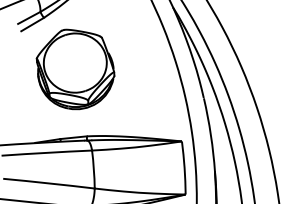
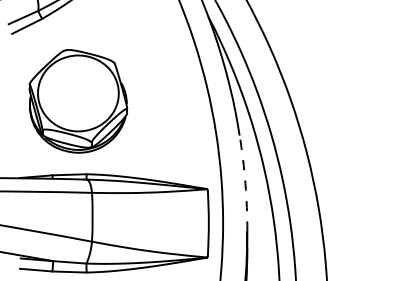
part: (75, 69) -> (78, 101), moved
arc: (210, 134) -> (245, 183), solid -> dashed

